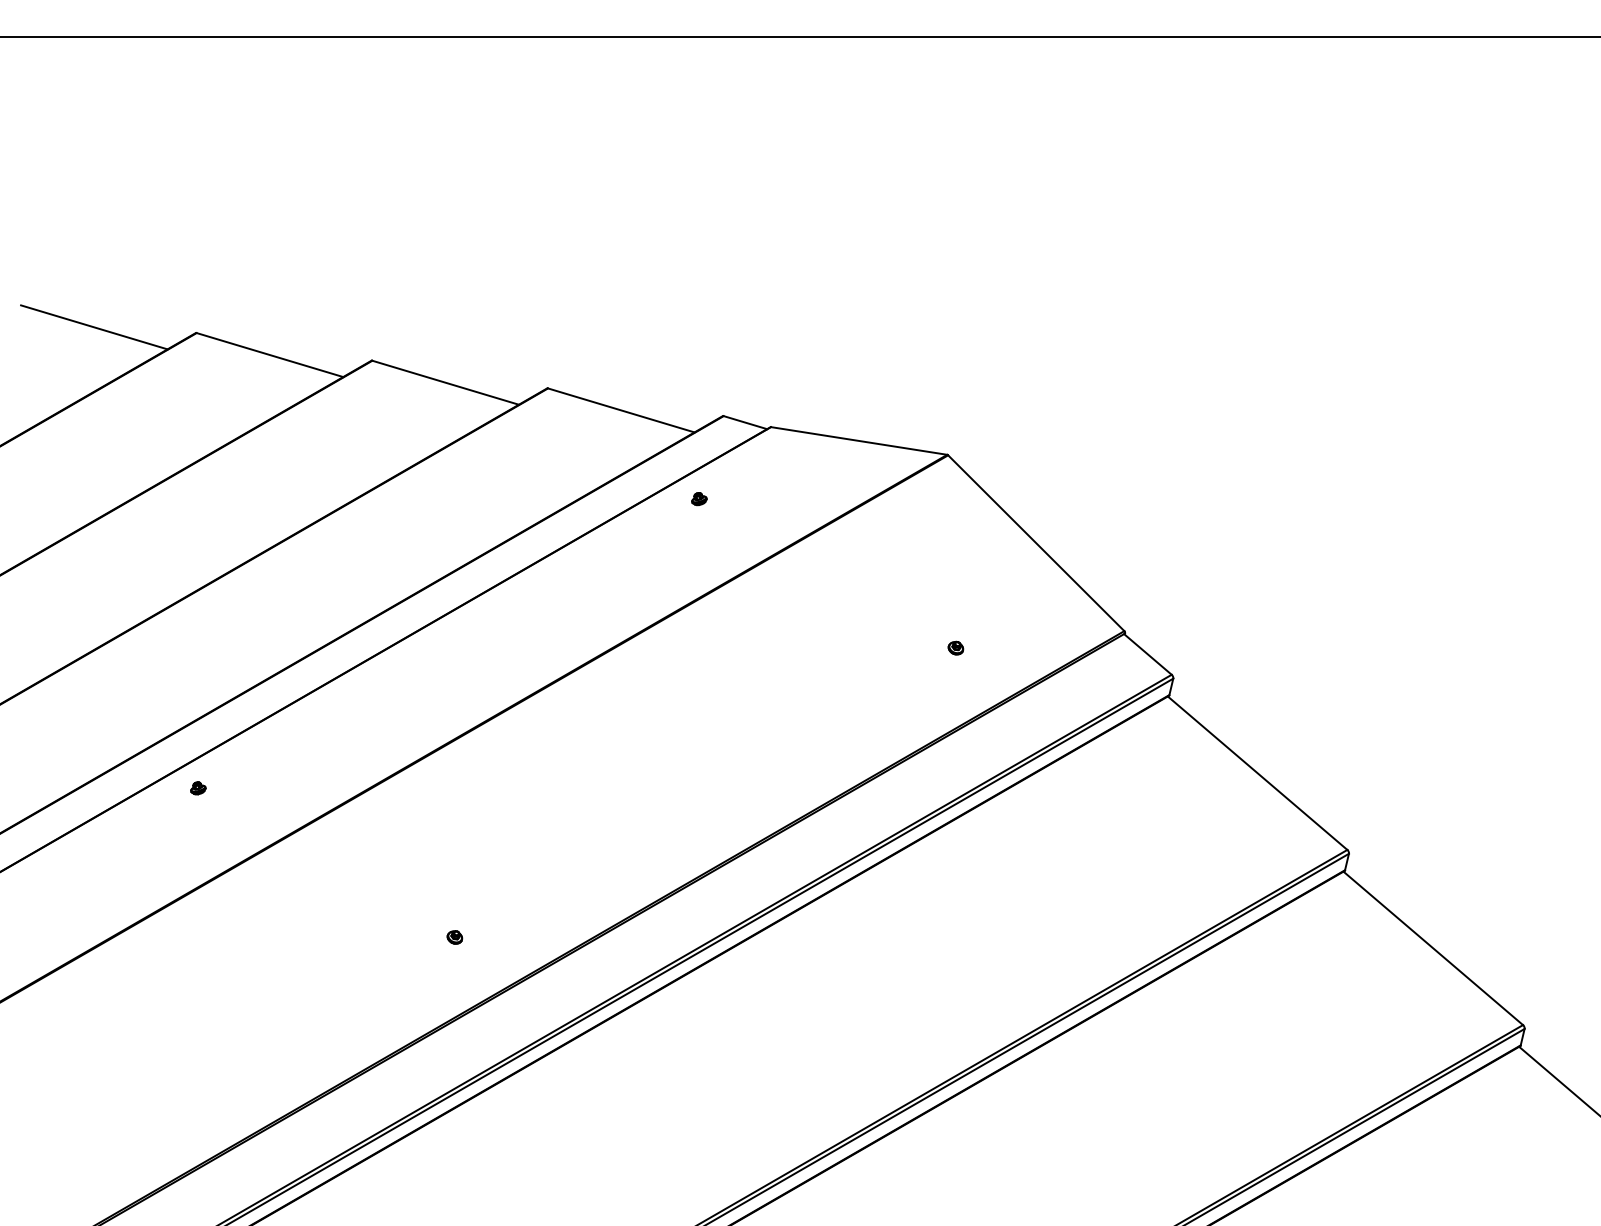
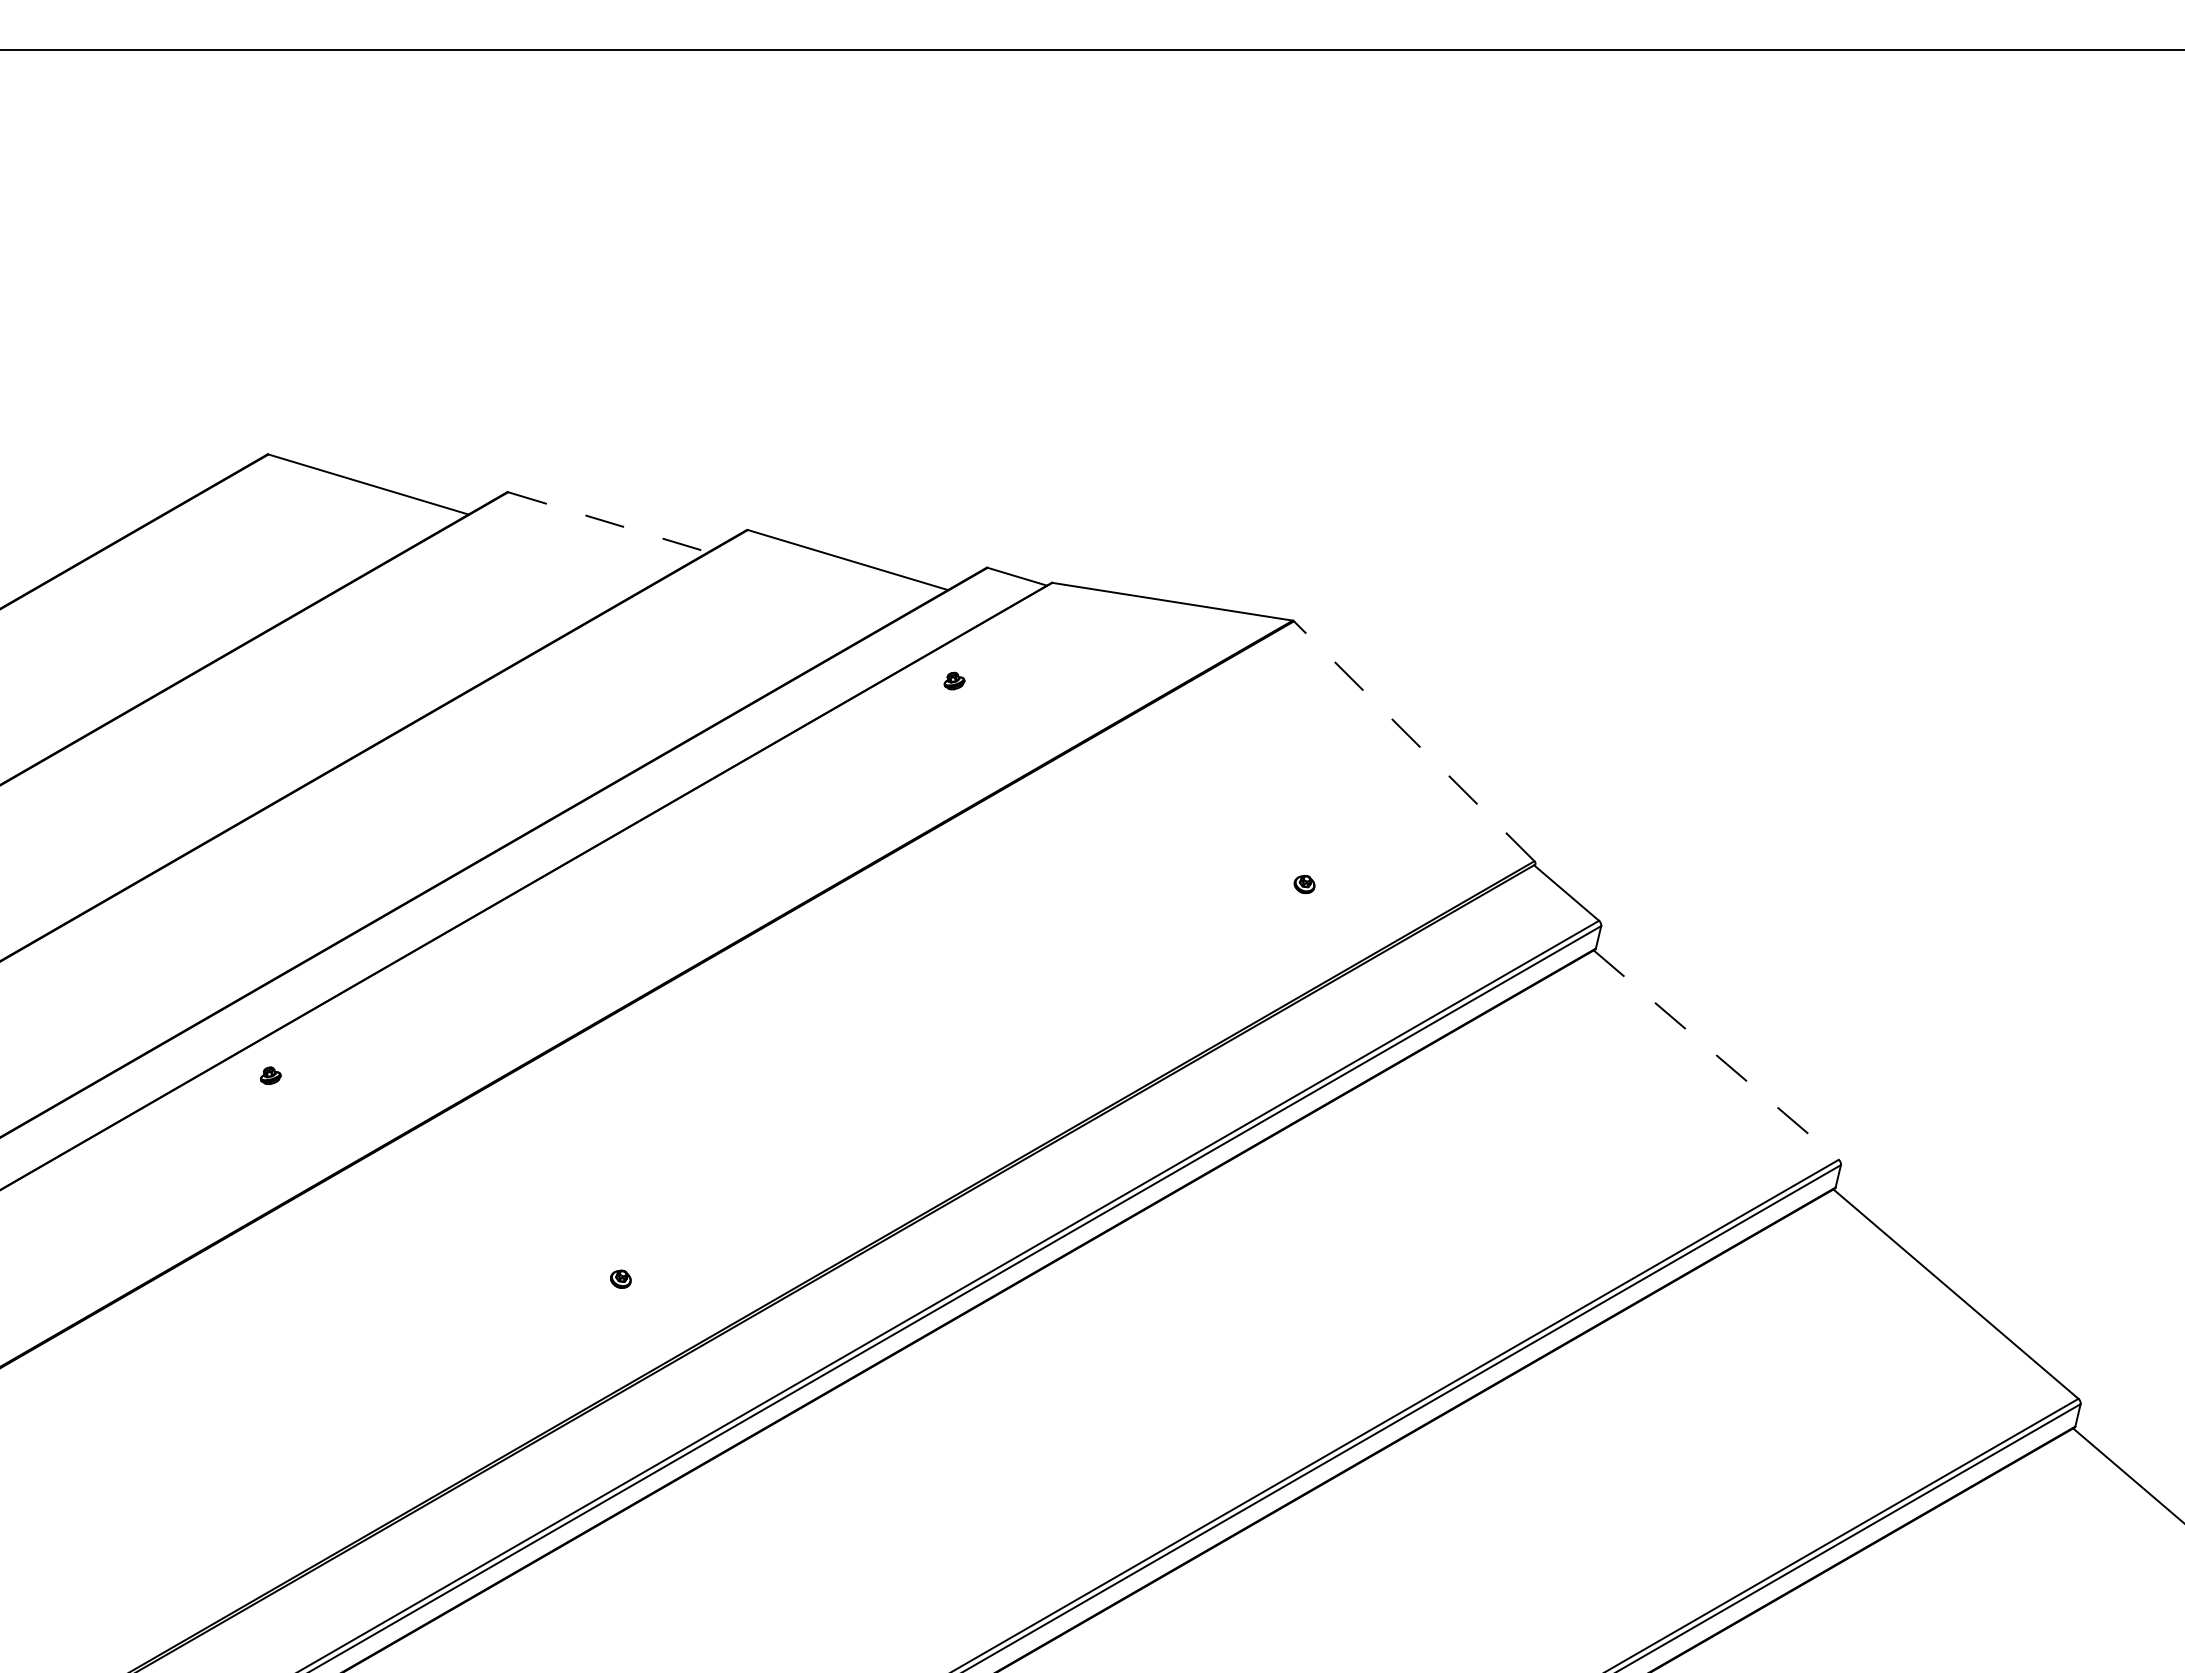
line: (94, 327) -> (128, 446), removed
line: (445, 382) -> (608, 522), solid -> dashed
line: (1036, 543) -> (1414, 741), solid -> dashed
line: (1257, 773) -> (1716, 1055), solid -> dashed

